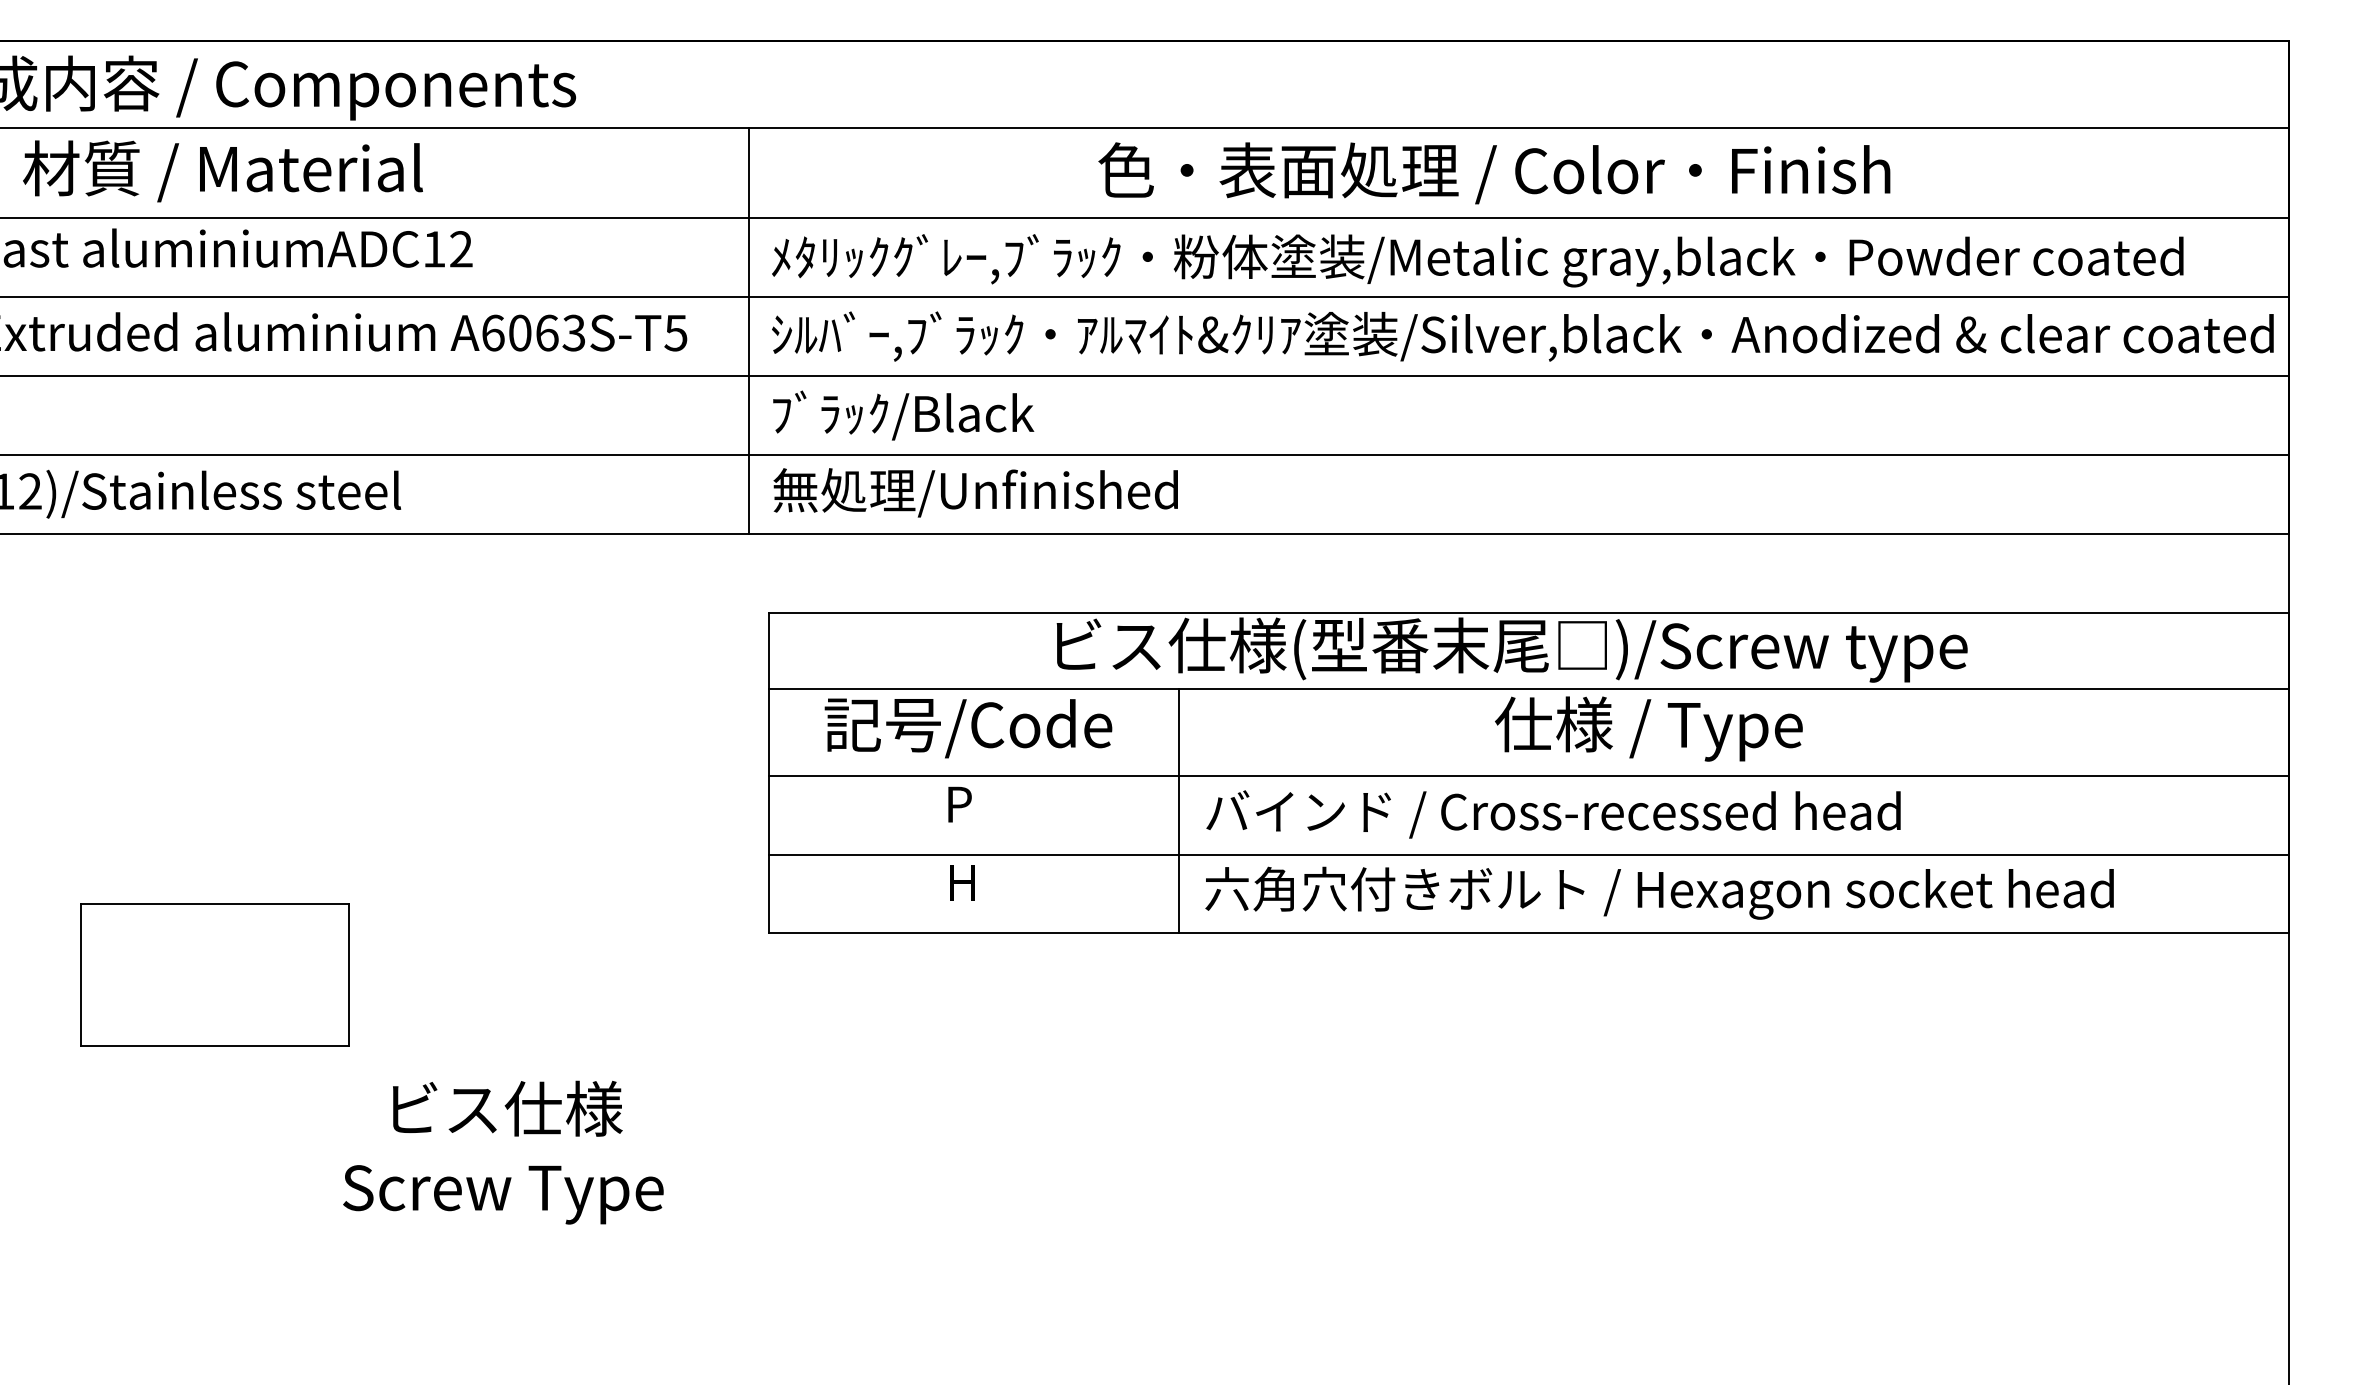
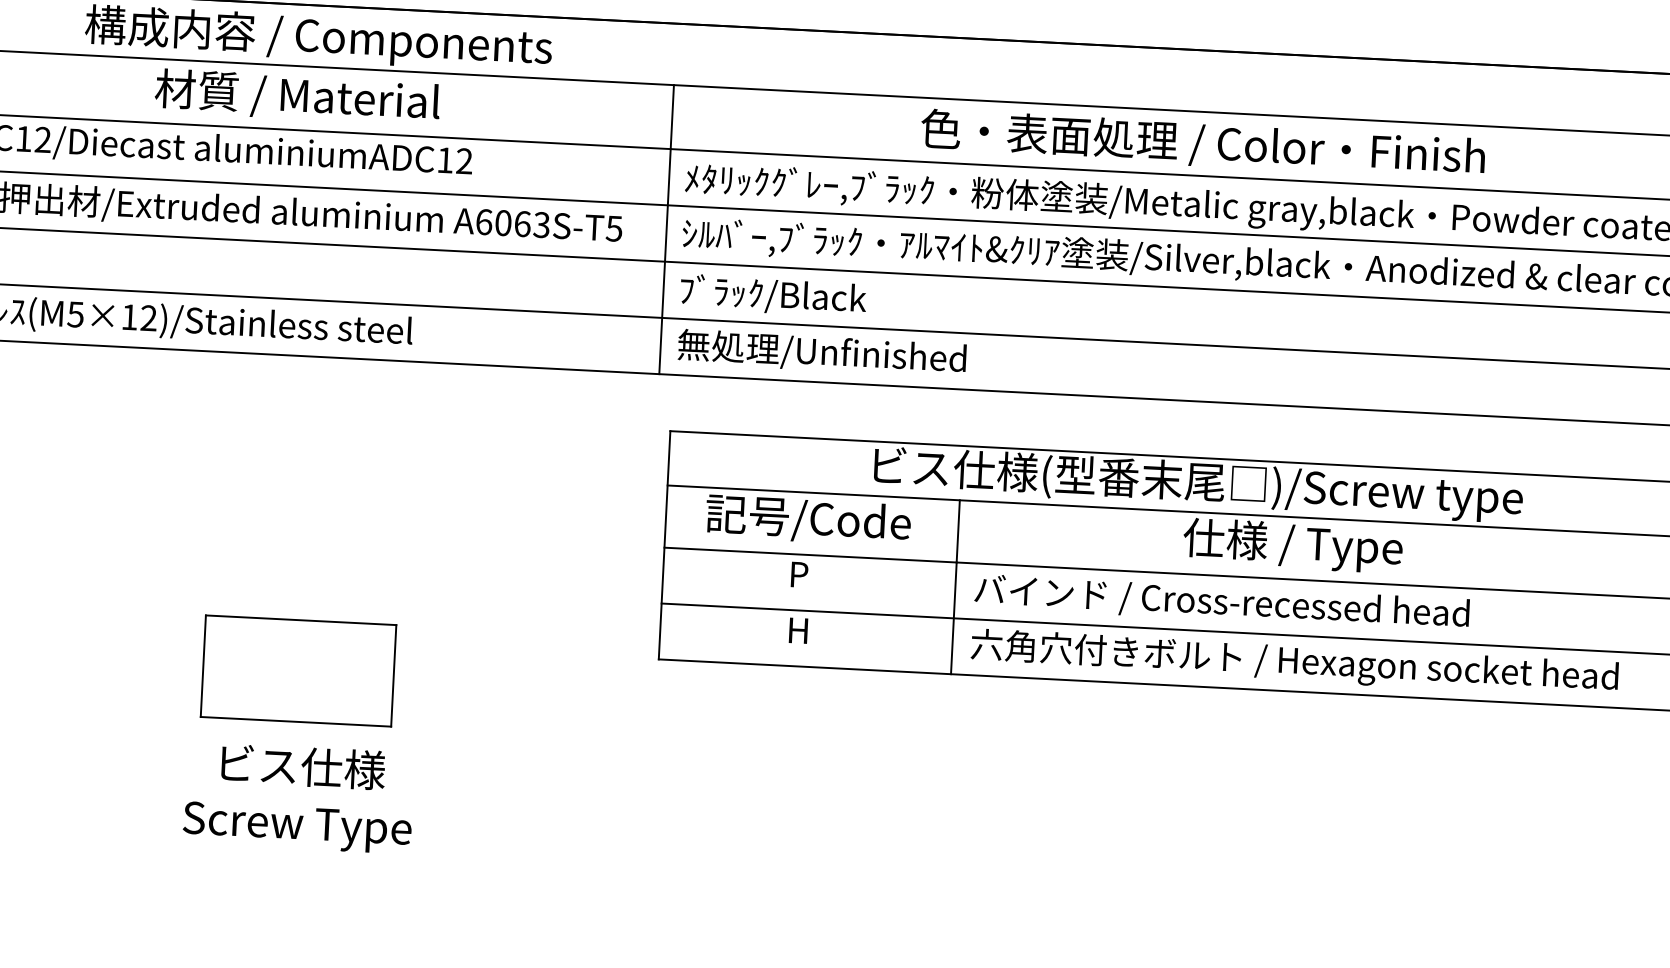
part: (214, 974) -> (298, 670), moved
text: (503, 1152) -> (298, 797), moved

